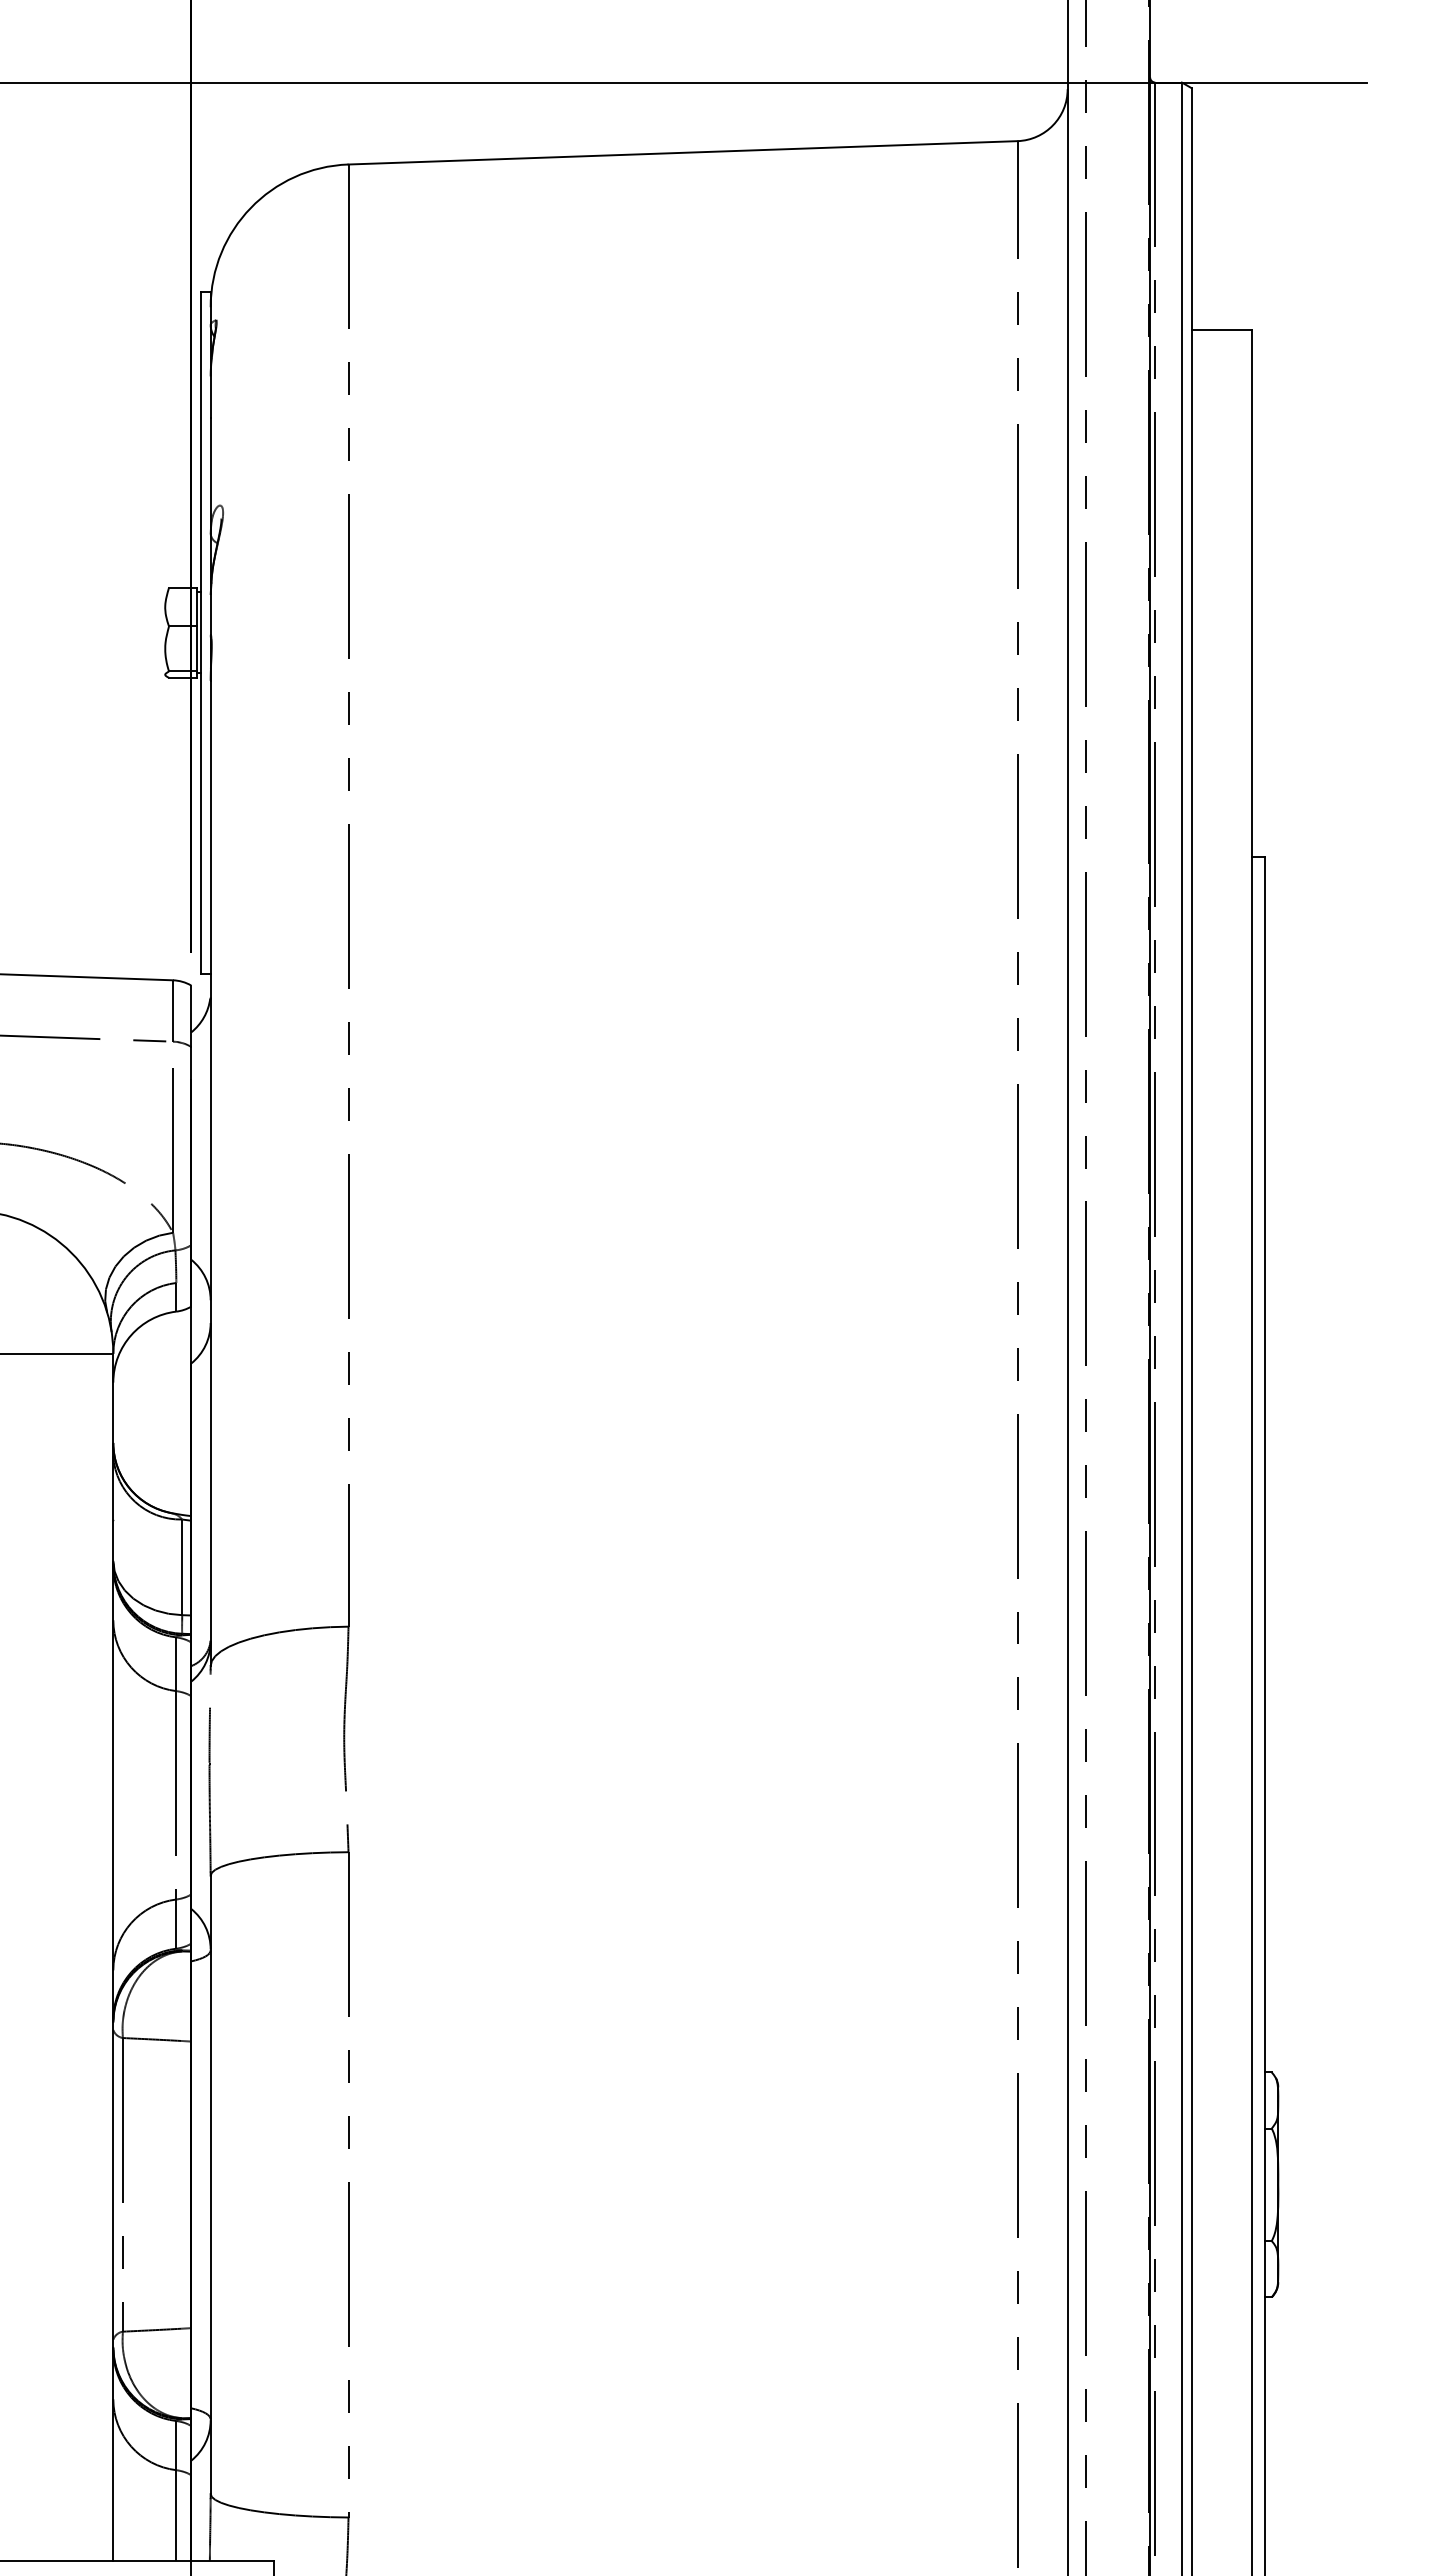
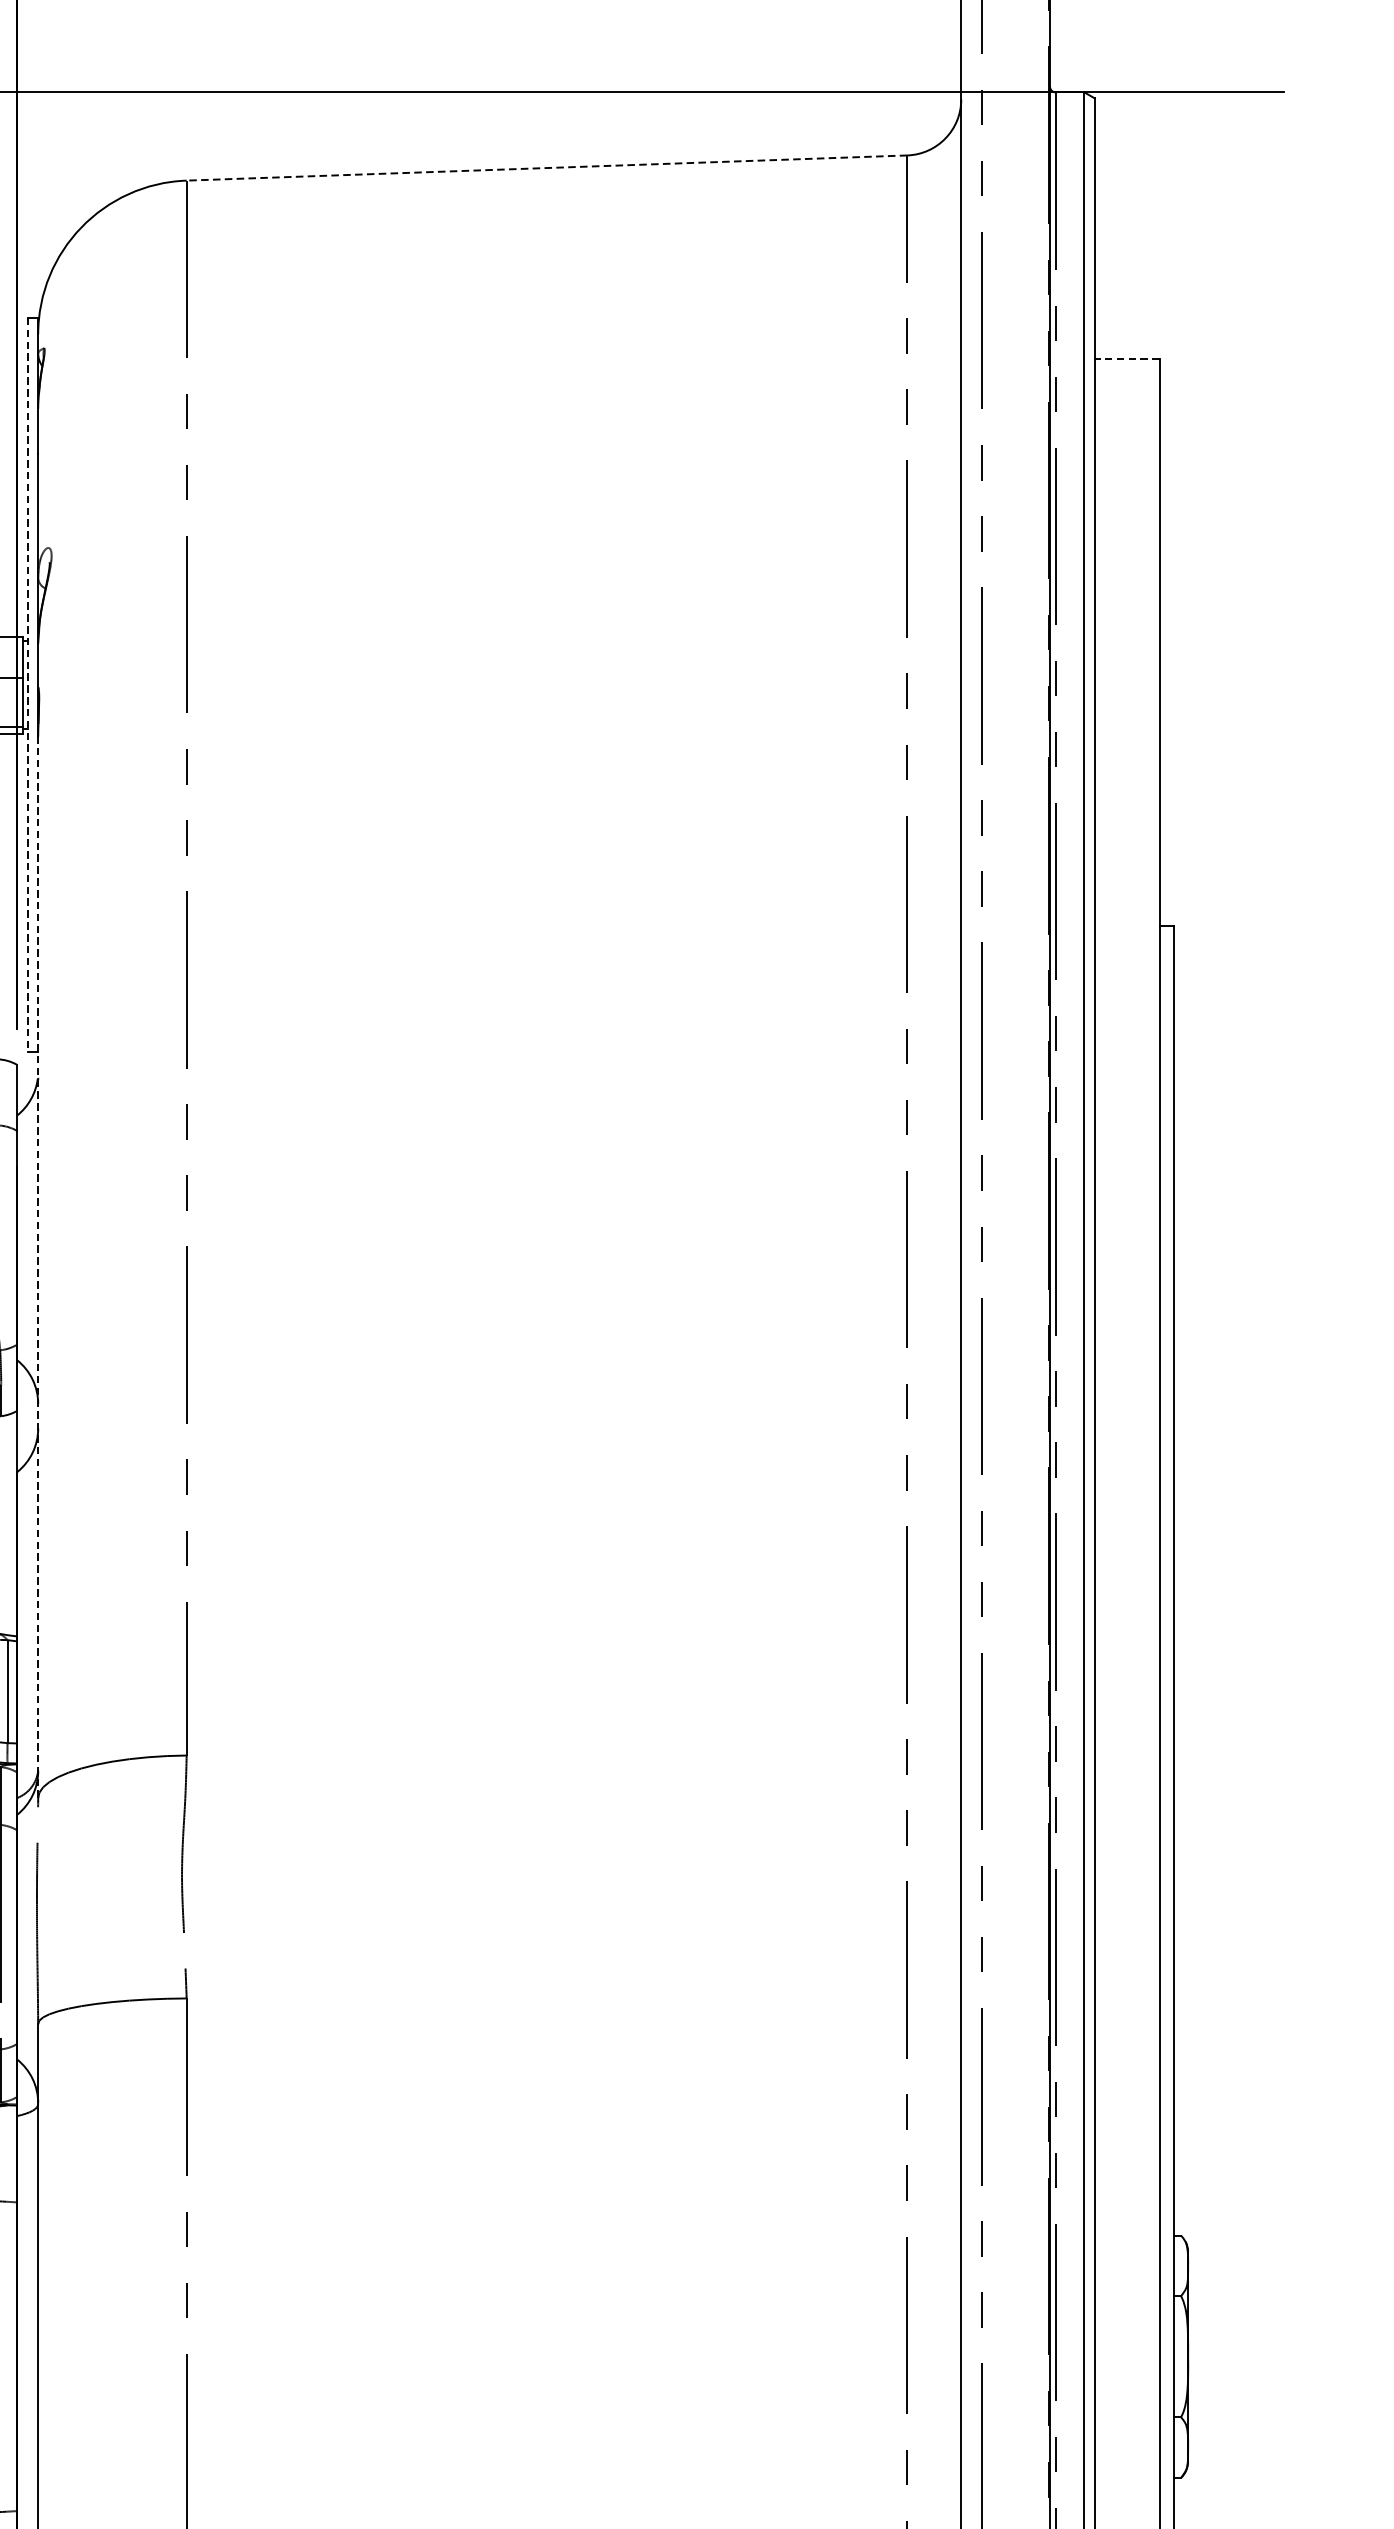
line: (683, 152) -> (547, 167), solid -> dashed
line: (1221, 329) -> (1126, 358), solid -> dashed
line: (200, 632) -> (27, 684), solid -> dashed
line: (210, 1173) -> (38, 1267), solid -> dashed

